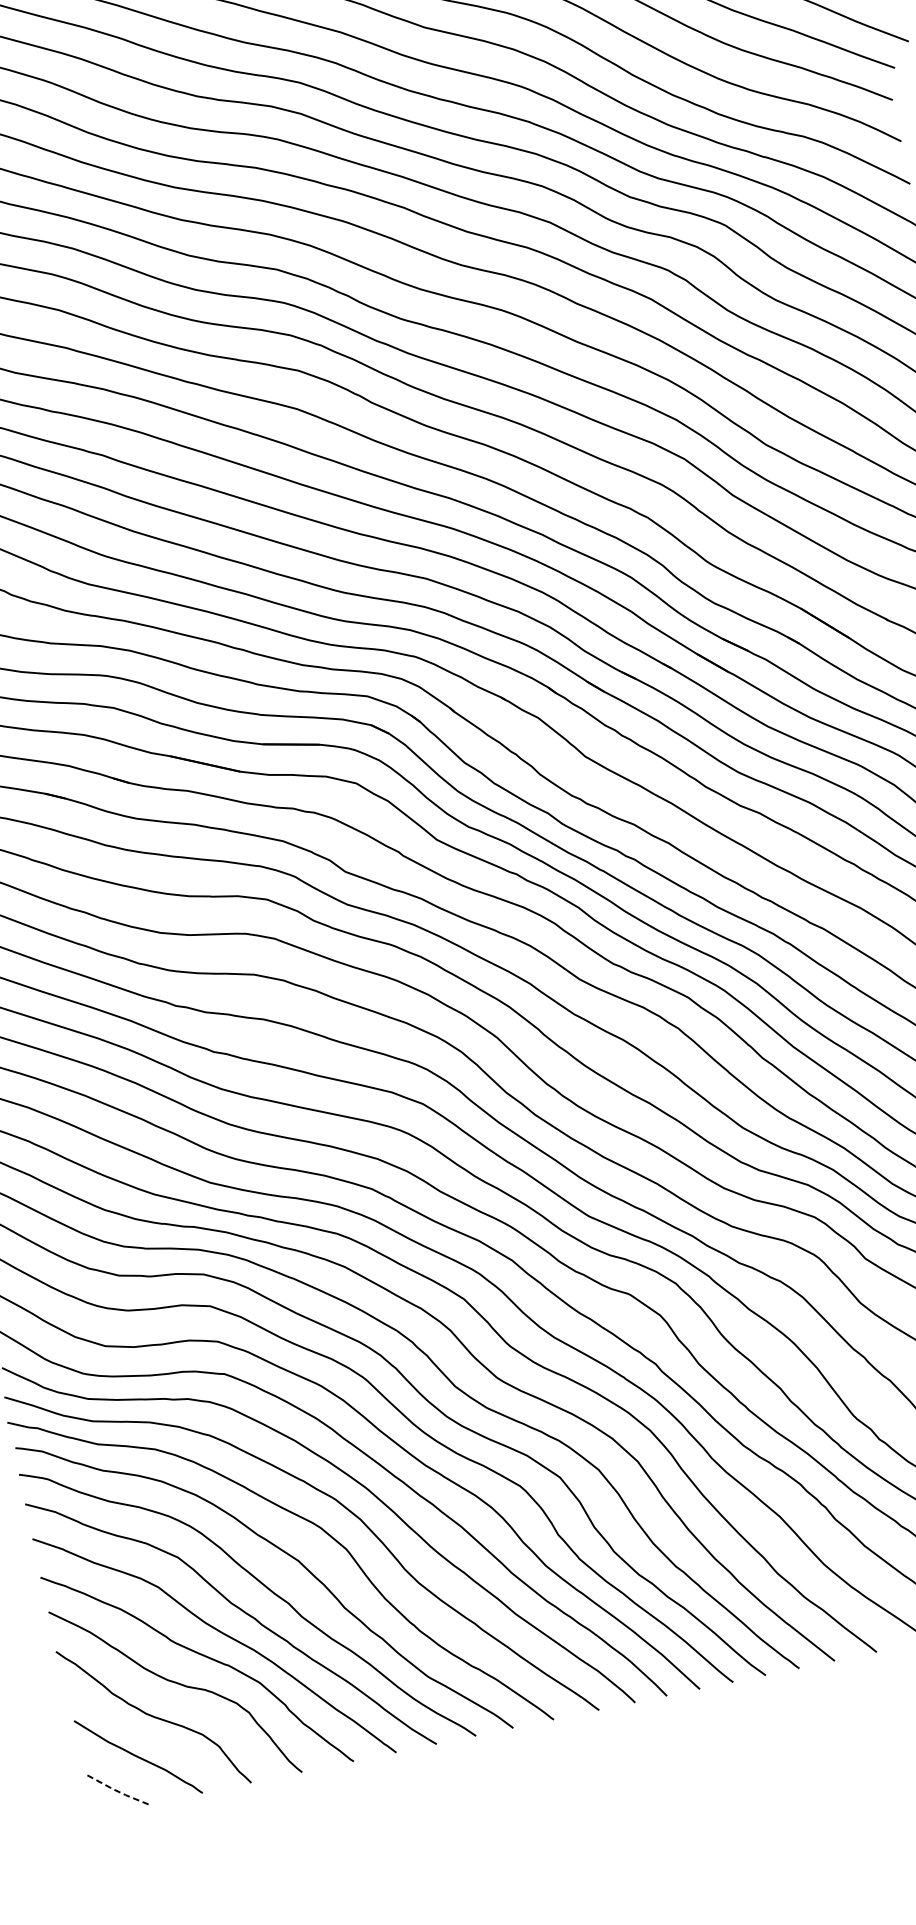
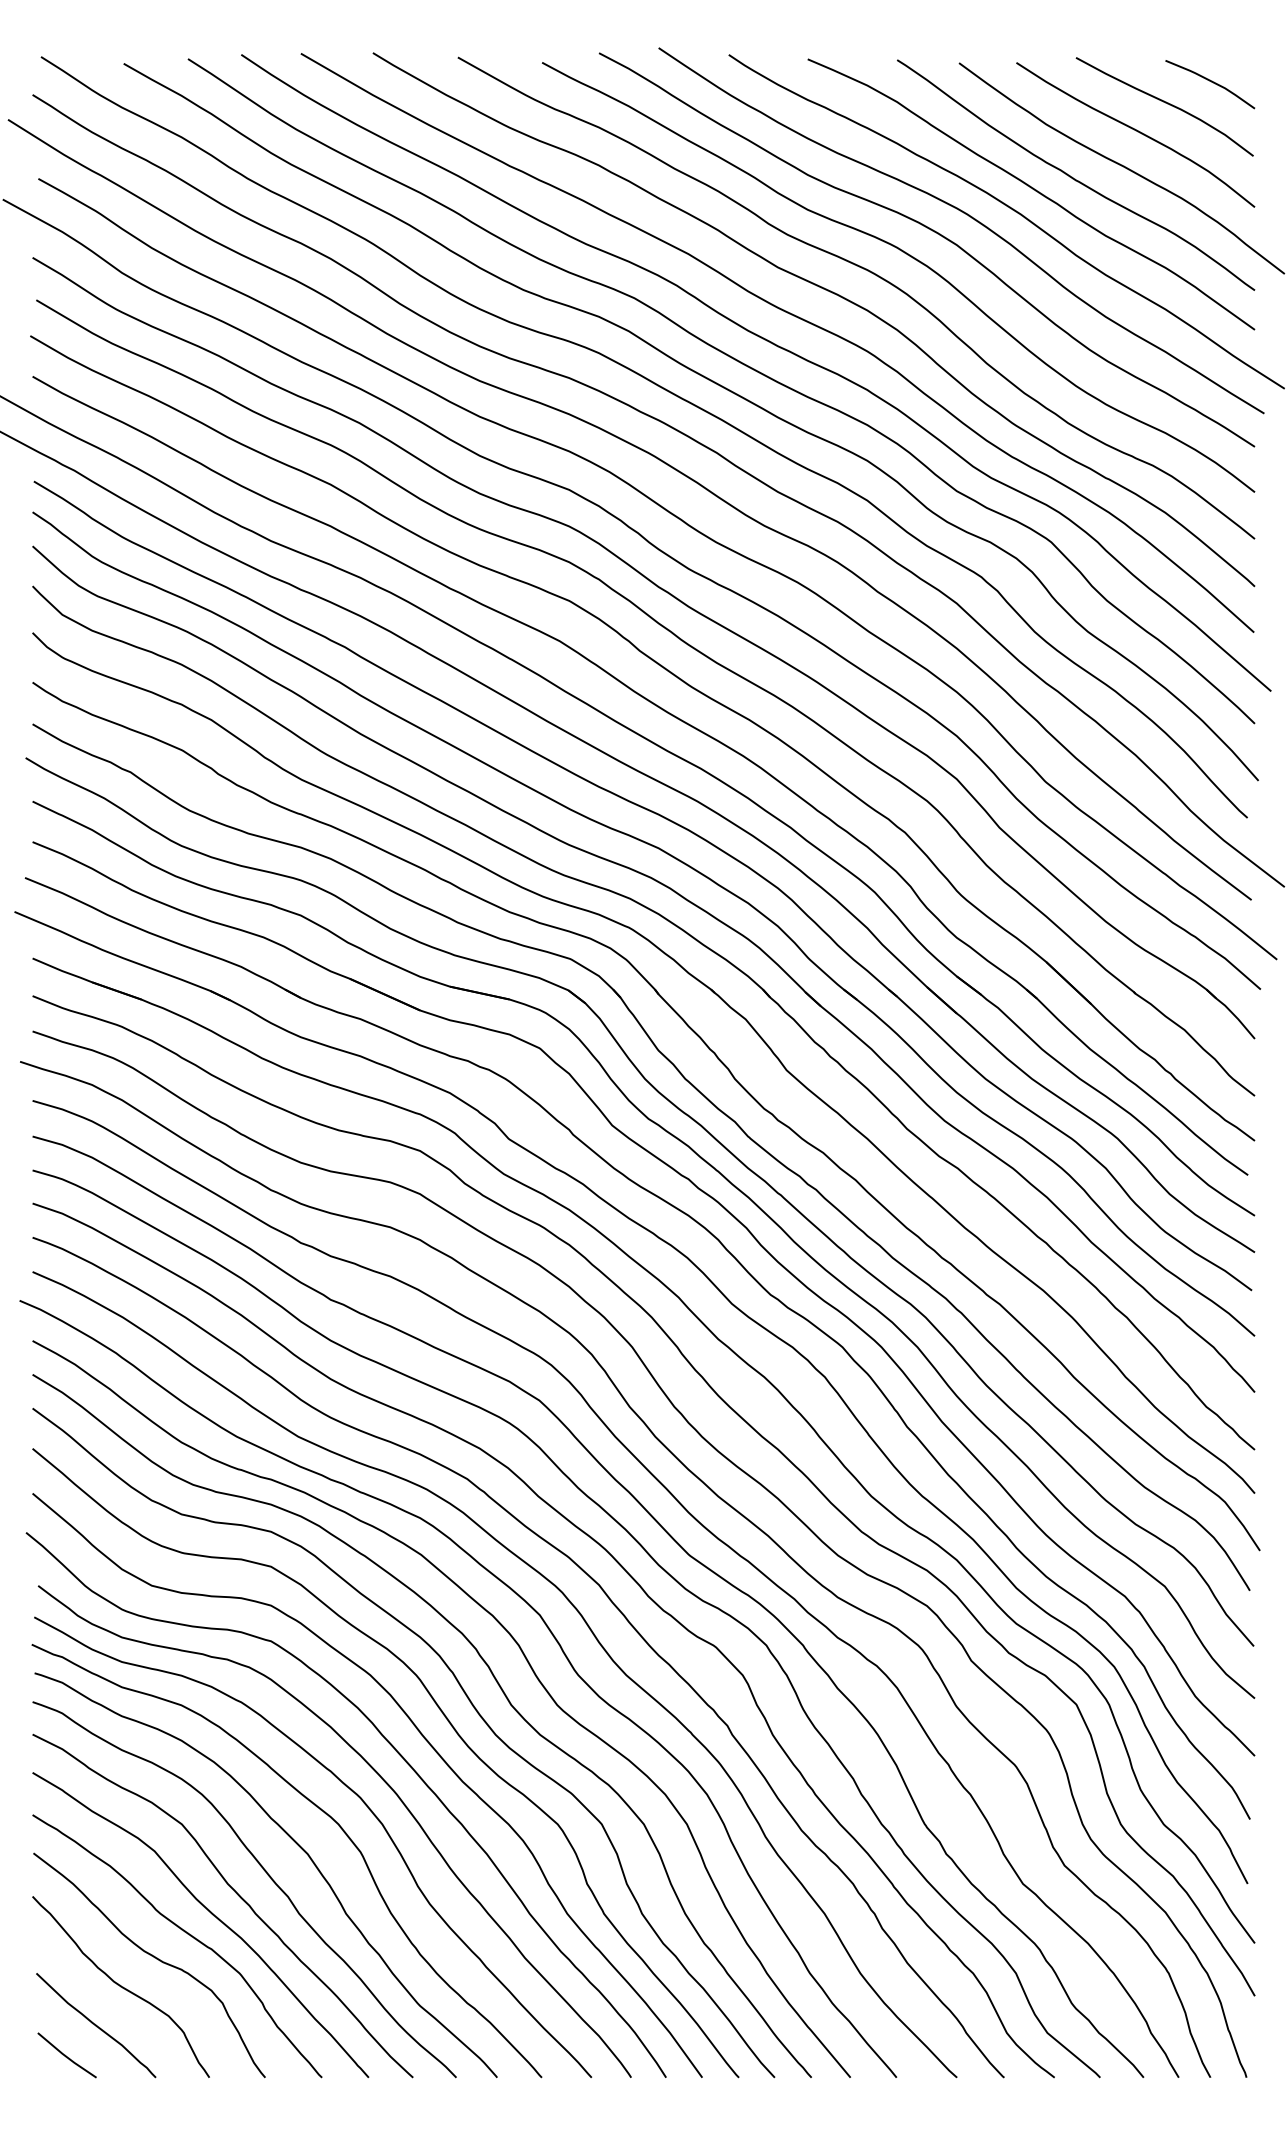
line: (117, 1790) -> (66, 2056), dashed -> solid

